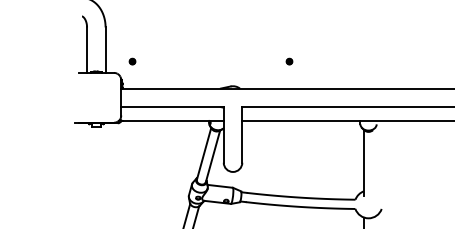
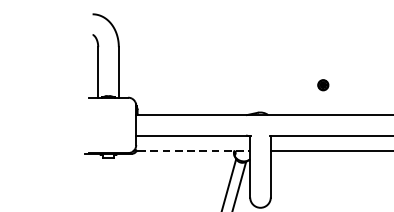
part: (132, 61) -> (148, 84), removed
part: (289, 61) -> (323, 84), size x1.6
line: (173, 121) -> (194, 151), solid -> dashed

